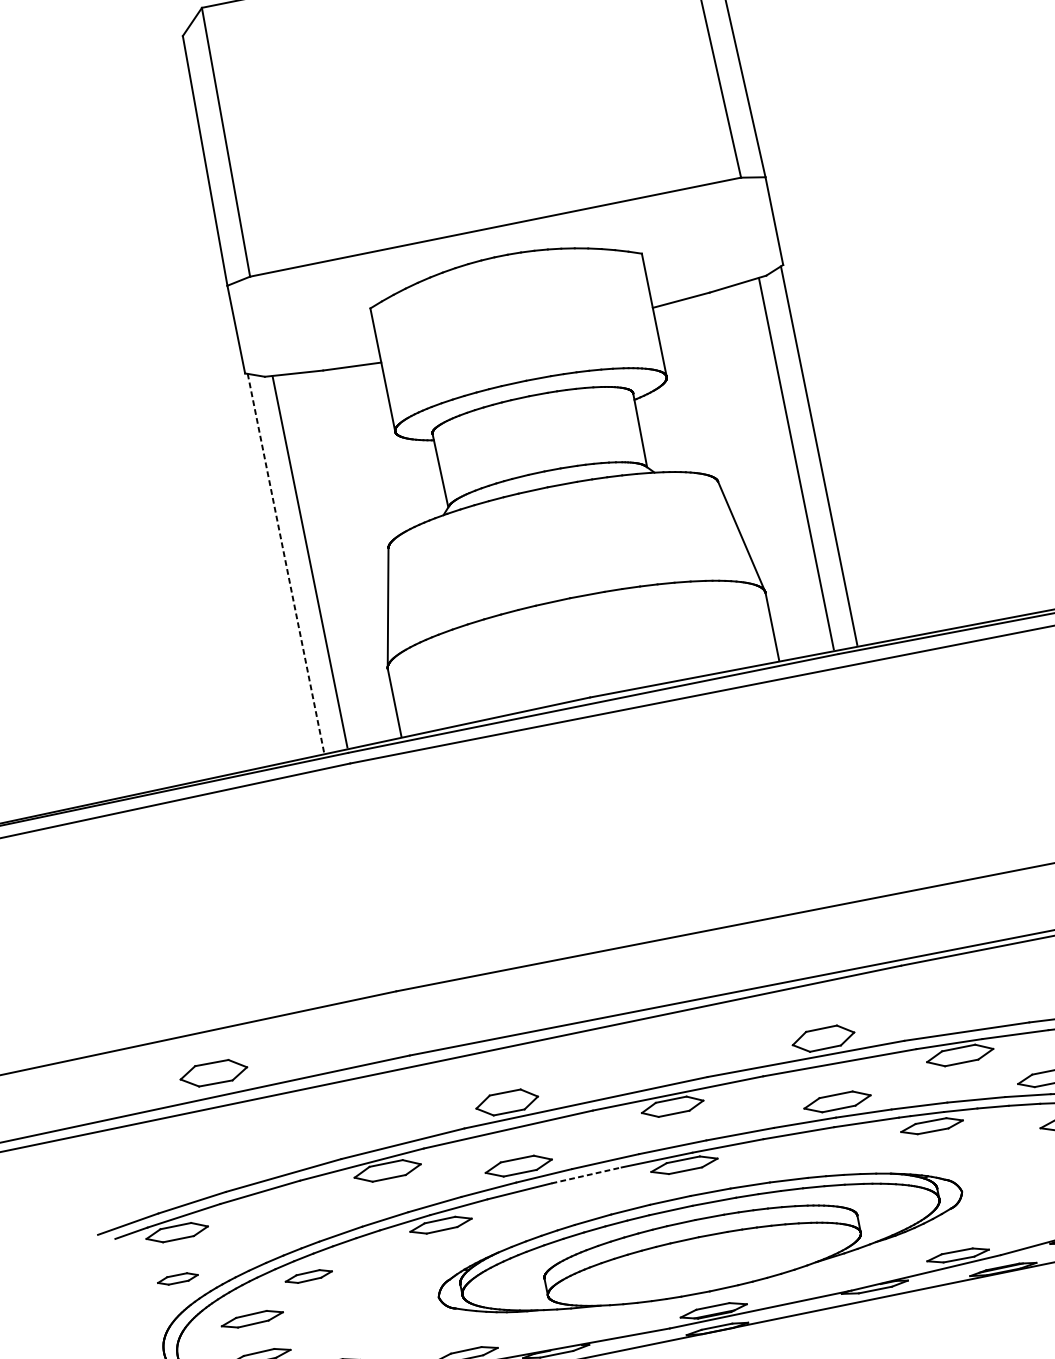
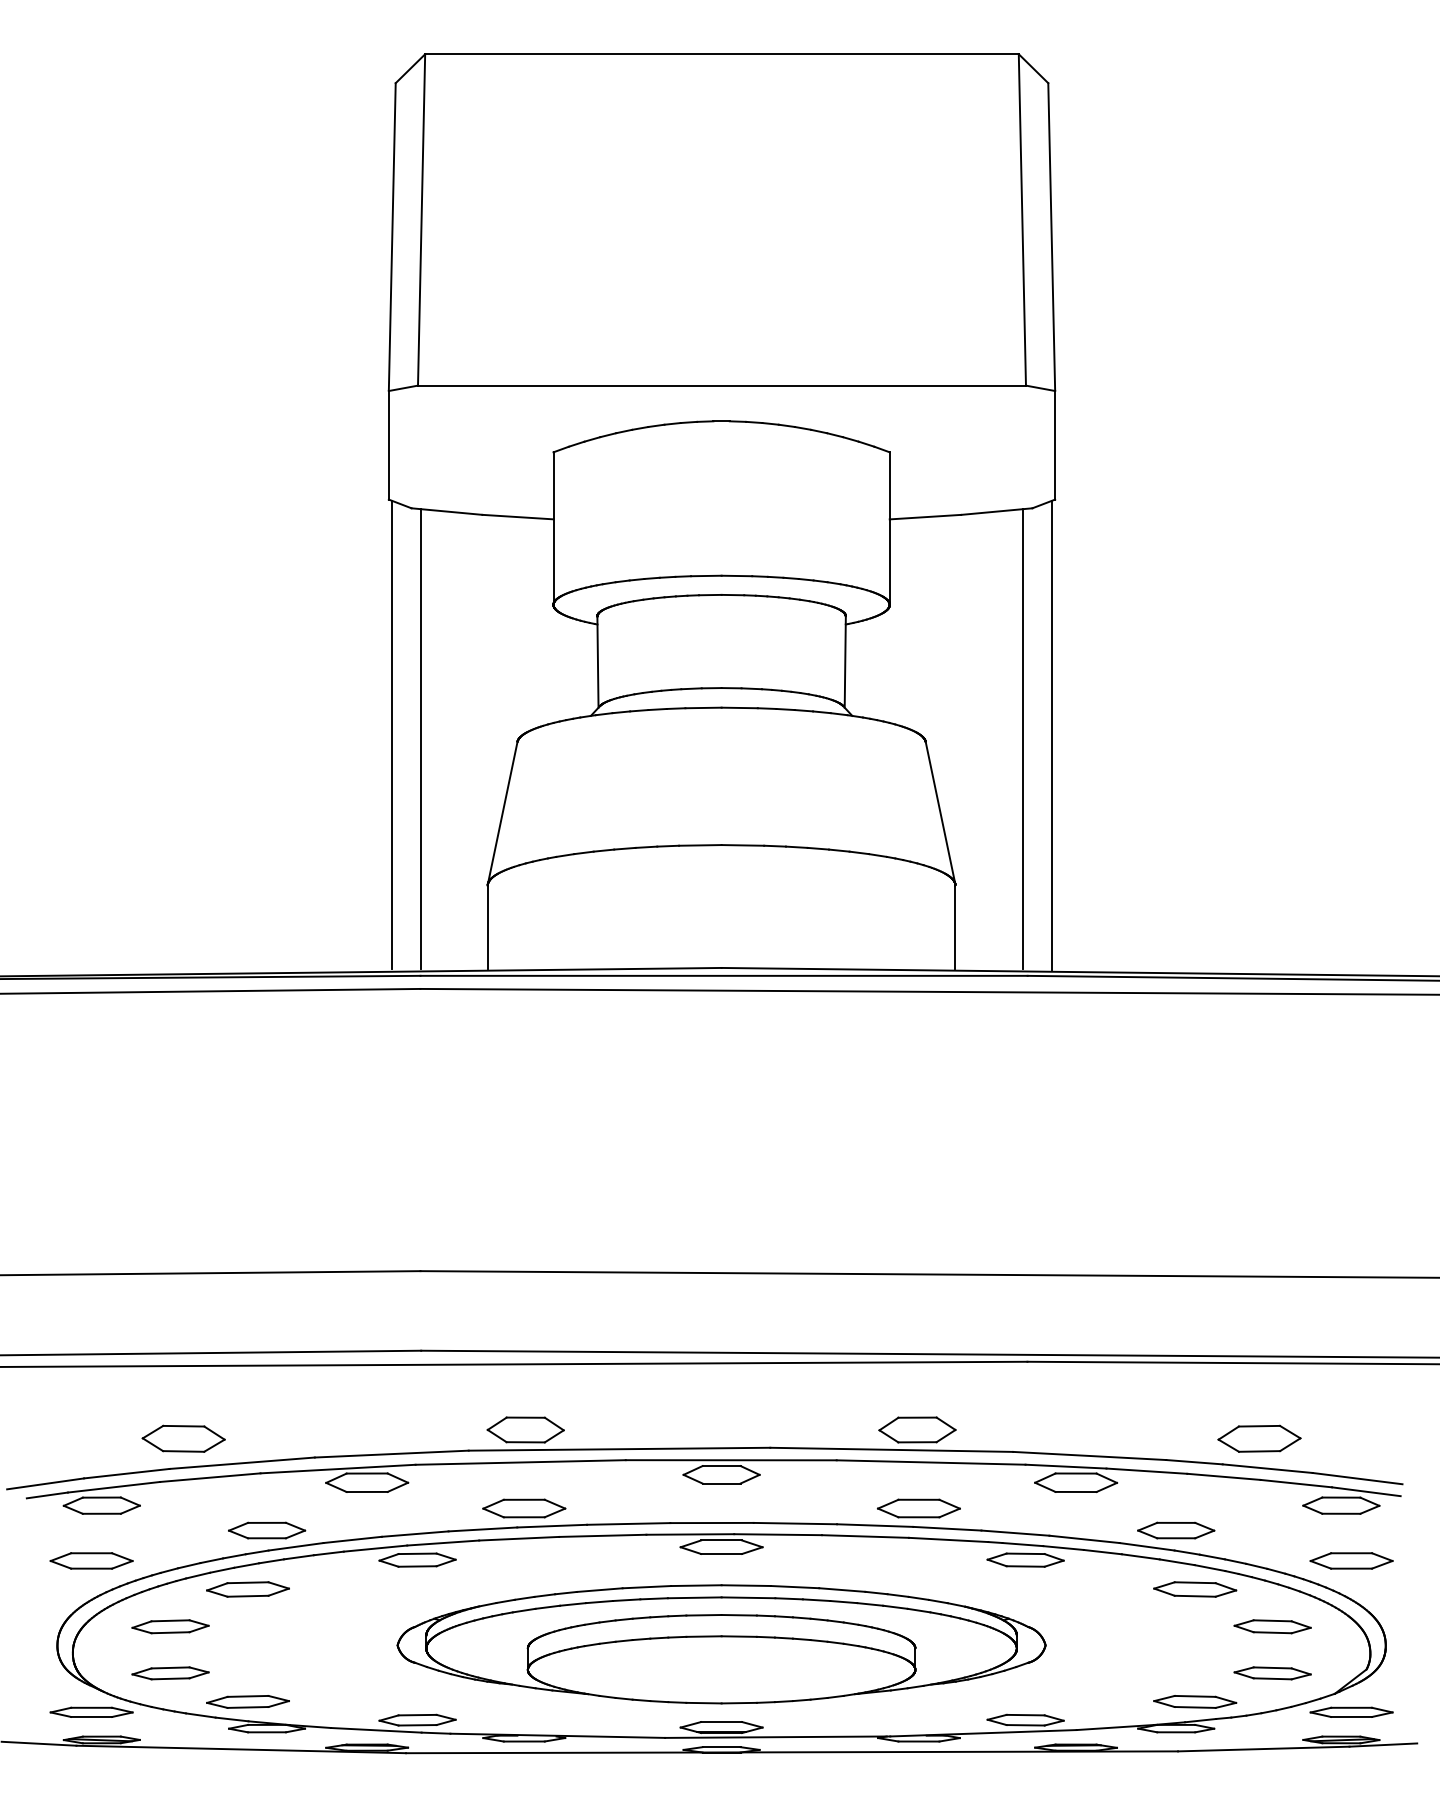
line: (285, 562) -> (391, 734), dashed -> solid
part: (213, 1073) -> (183, 1438), moved
line: (586, 1175) -> (602, 1535), dashed -> solid
part: (314, 1225) -> (267, 1530), added
part: (308, 1276) -> (247, 1589), size x1.43
part: (177, 1278) -> (91, 1560), size x1.67

